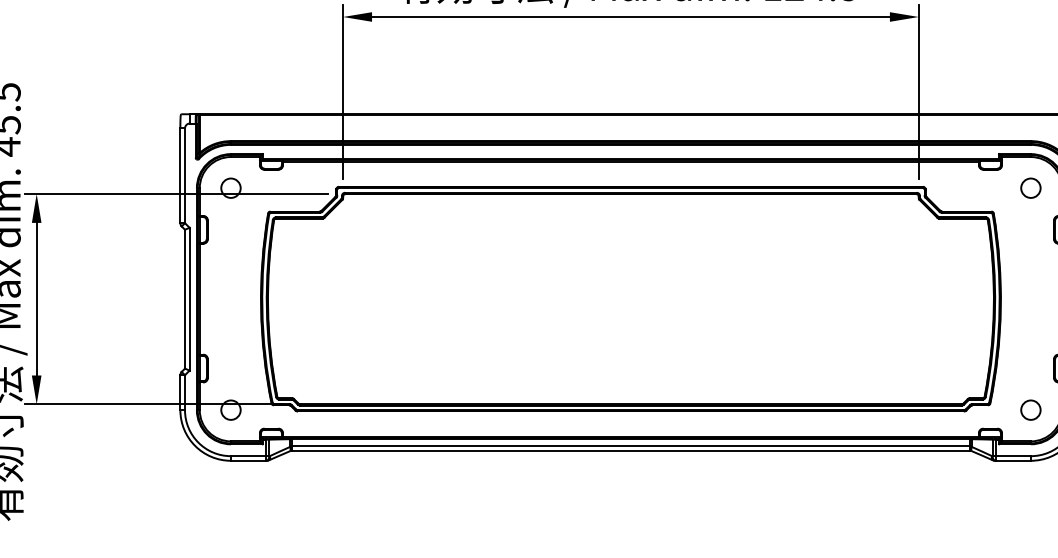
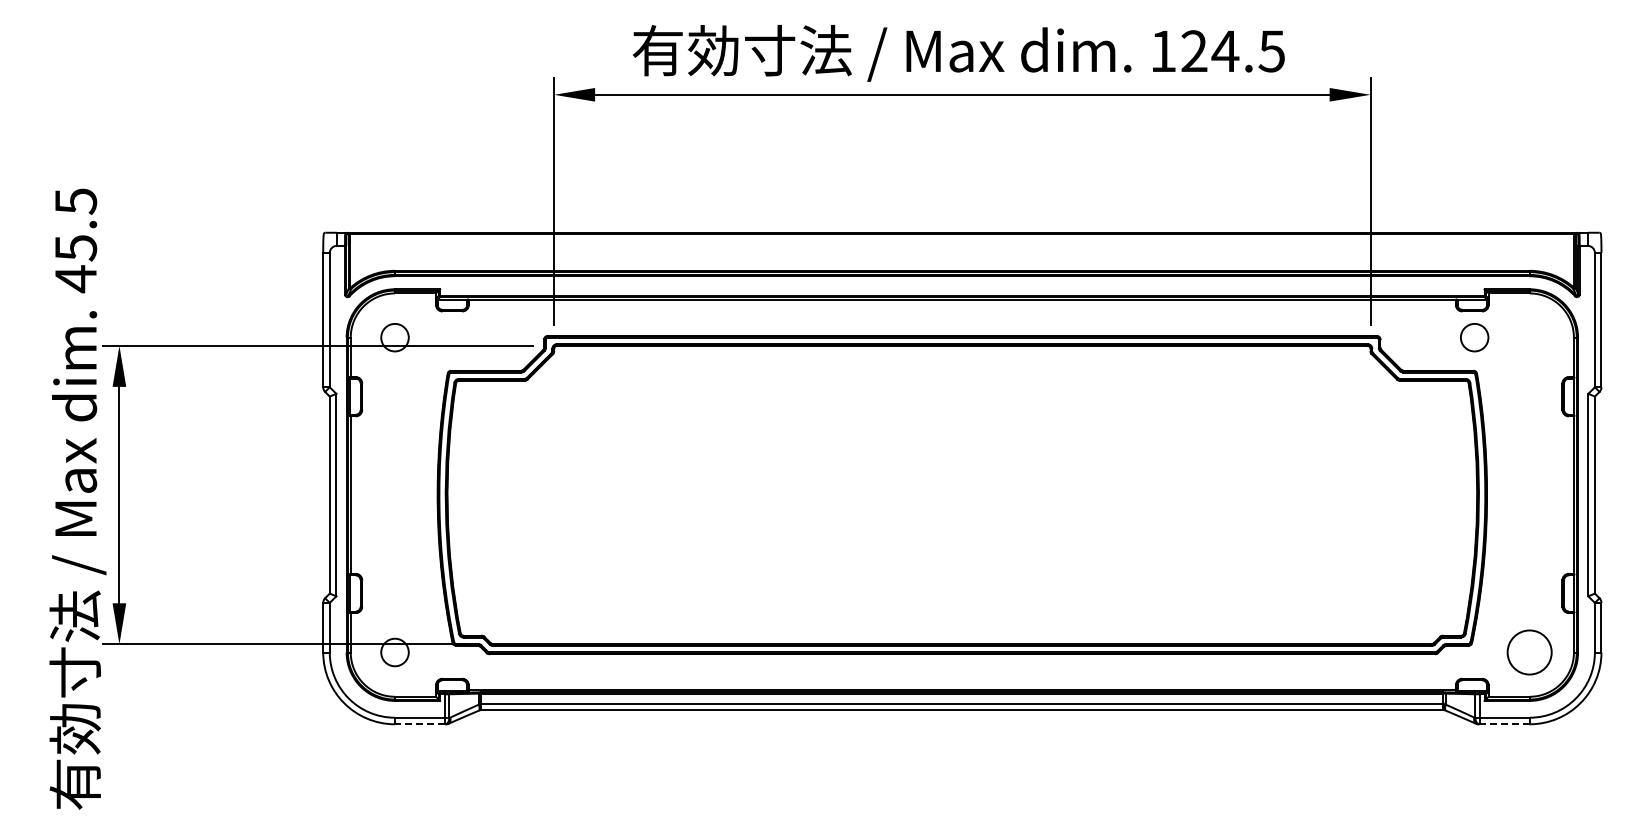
circle: (1030, 188) -> (1474, 337), moved
circle: (1030, 410) -> (1529, 652), size x1.6
line: (248, 460) -> (419, 724), solid -> dashed
line: (1013, 460) -> (1504, 724), solid -> dashed

